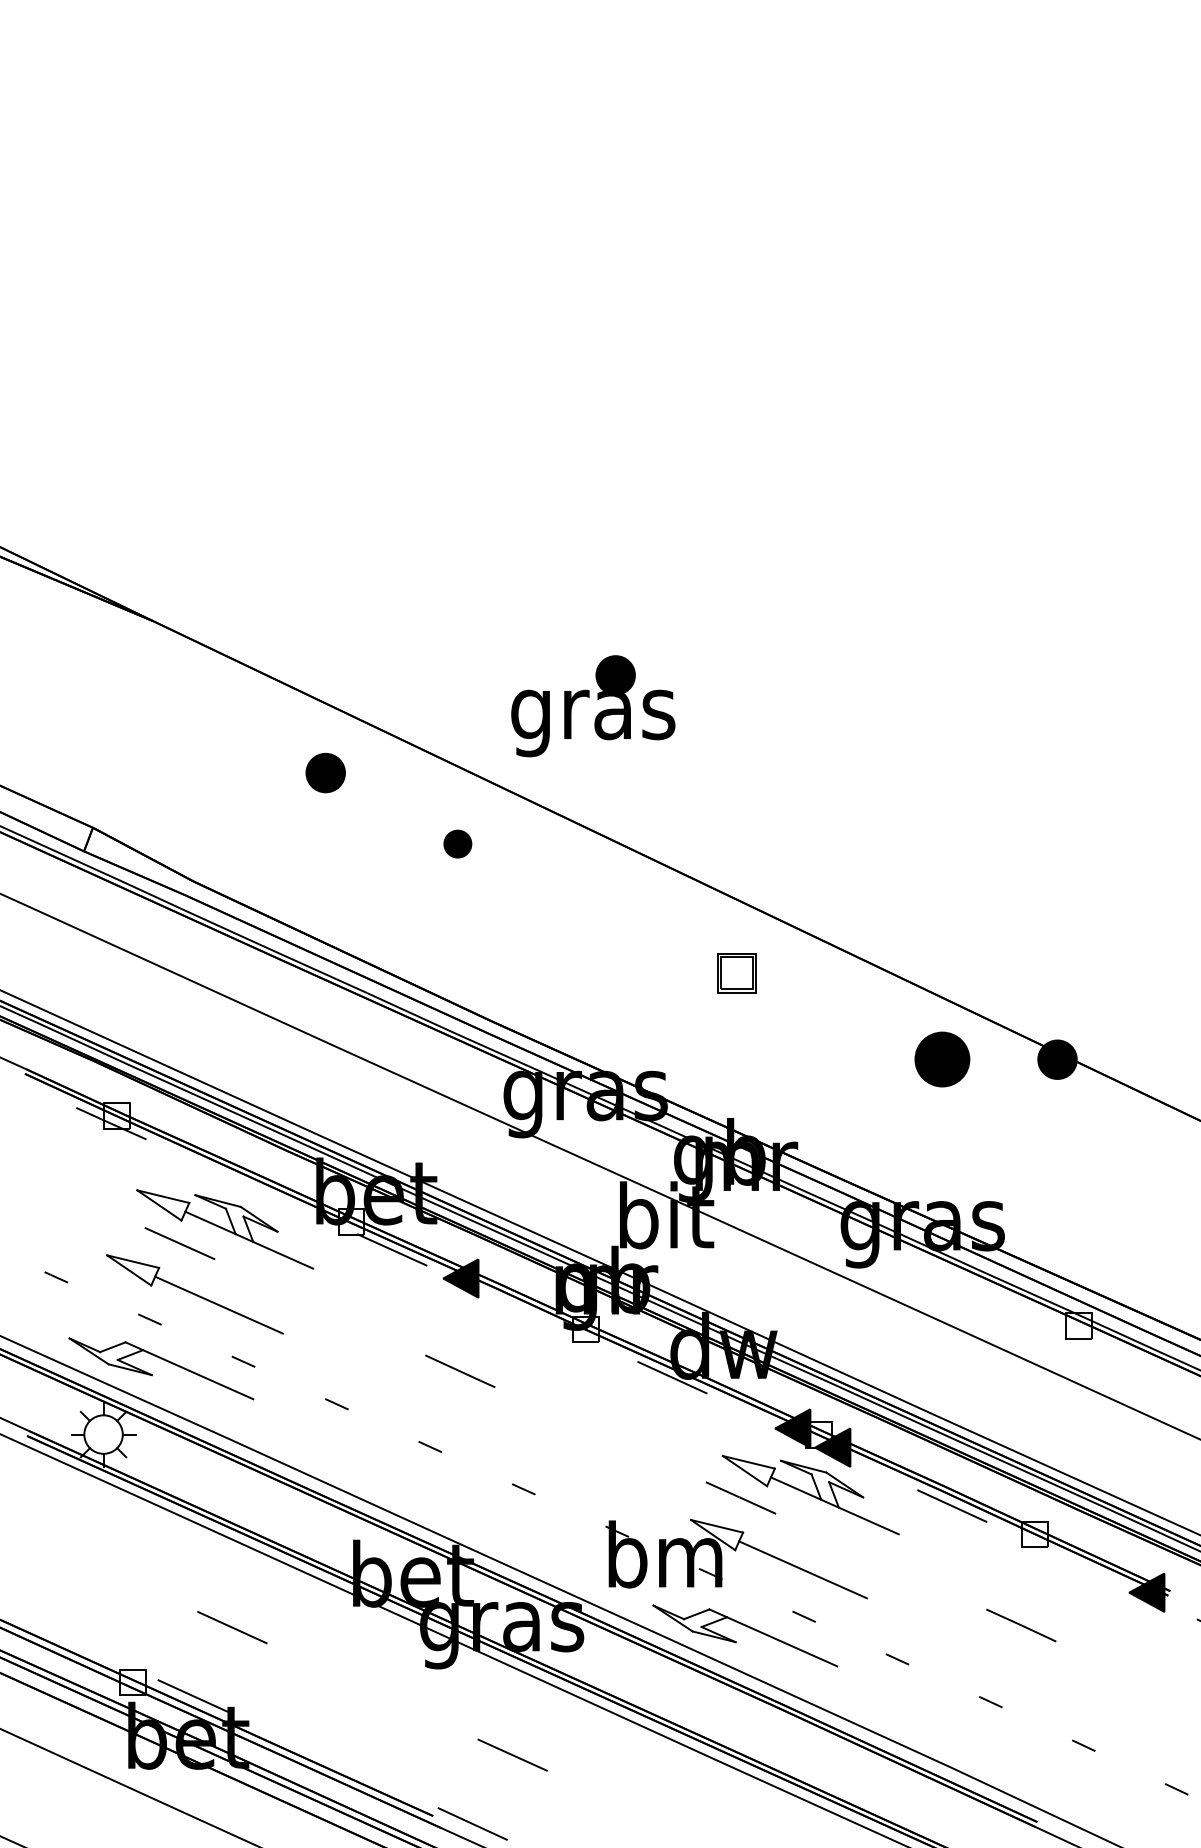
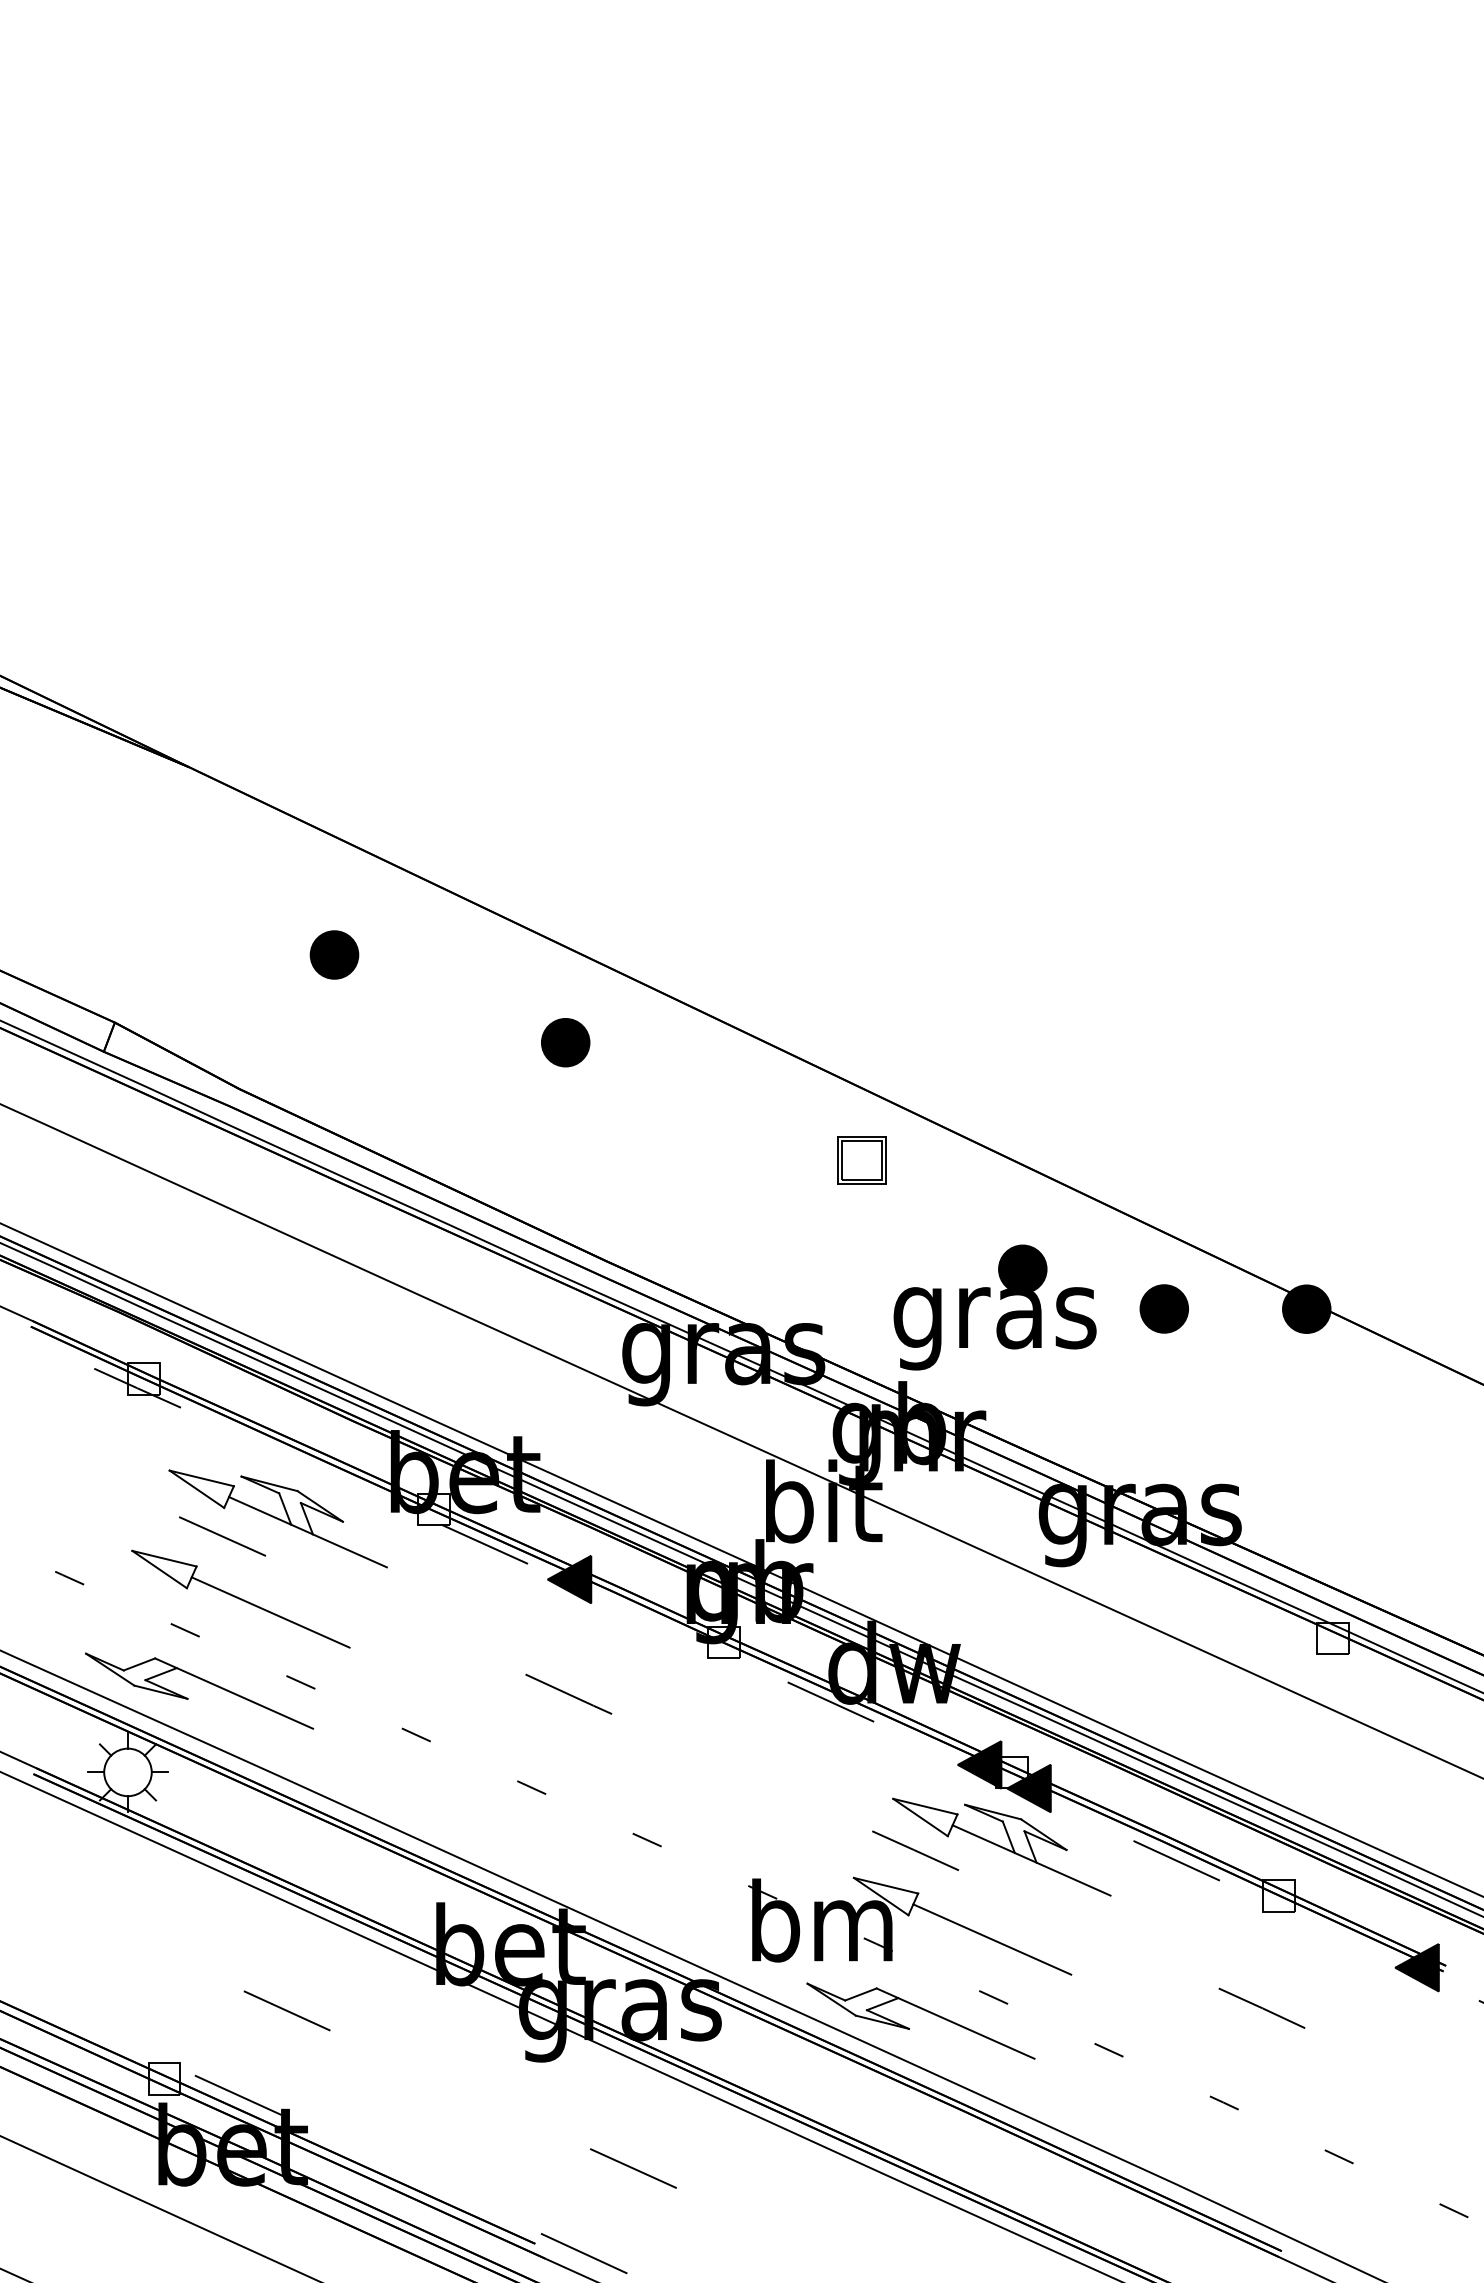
part: (597, 699) -> (1000, 1299), moved
part: (325, 772) -> (334, 954), moved
part: (457, 843) -> (565, 1042), size x1.43
part: (736, 973) -> (861, 1160), moved
part: (941, 1059) -> (1163, 1308), size x0.71

